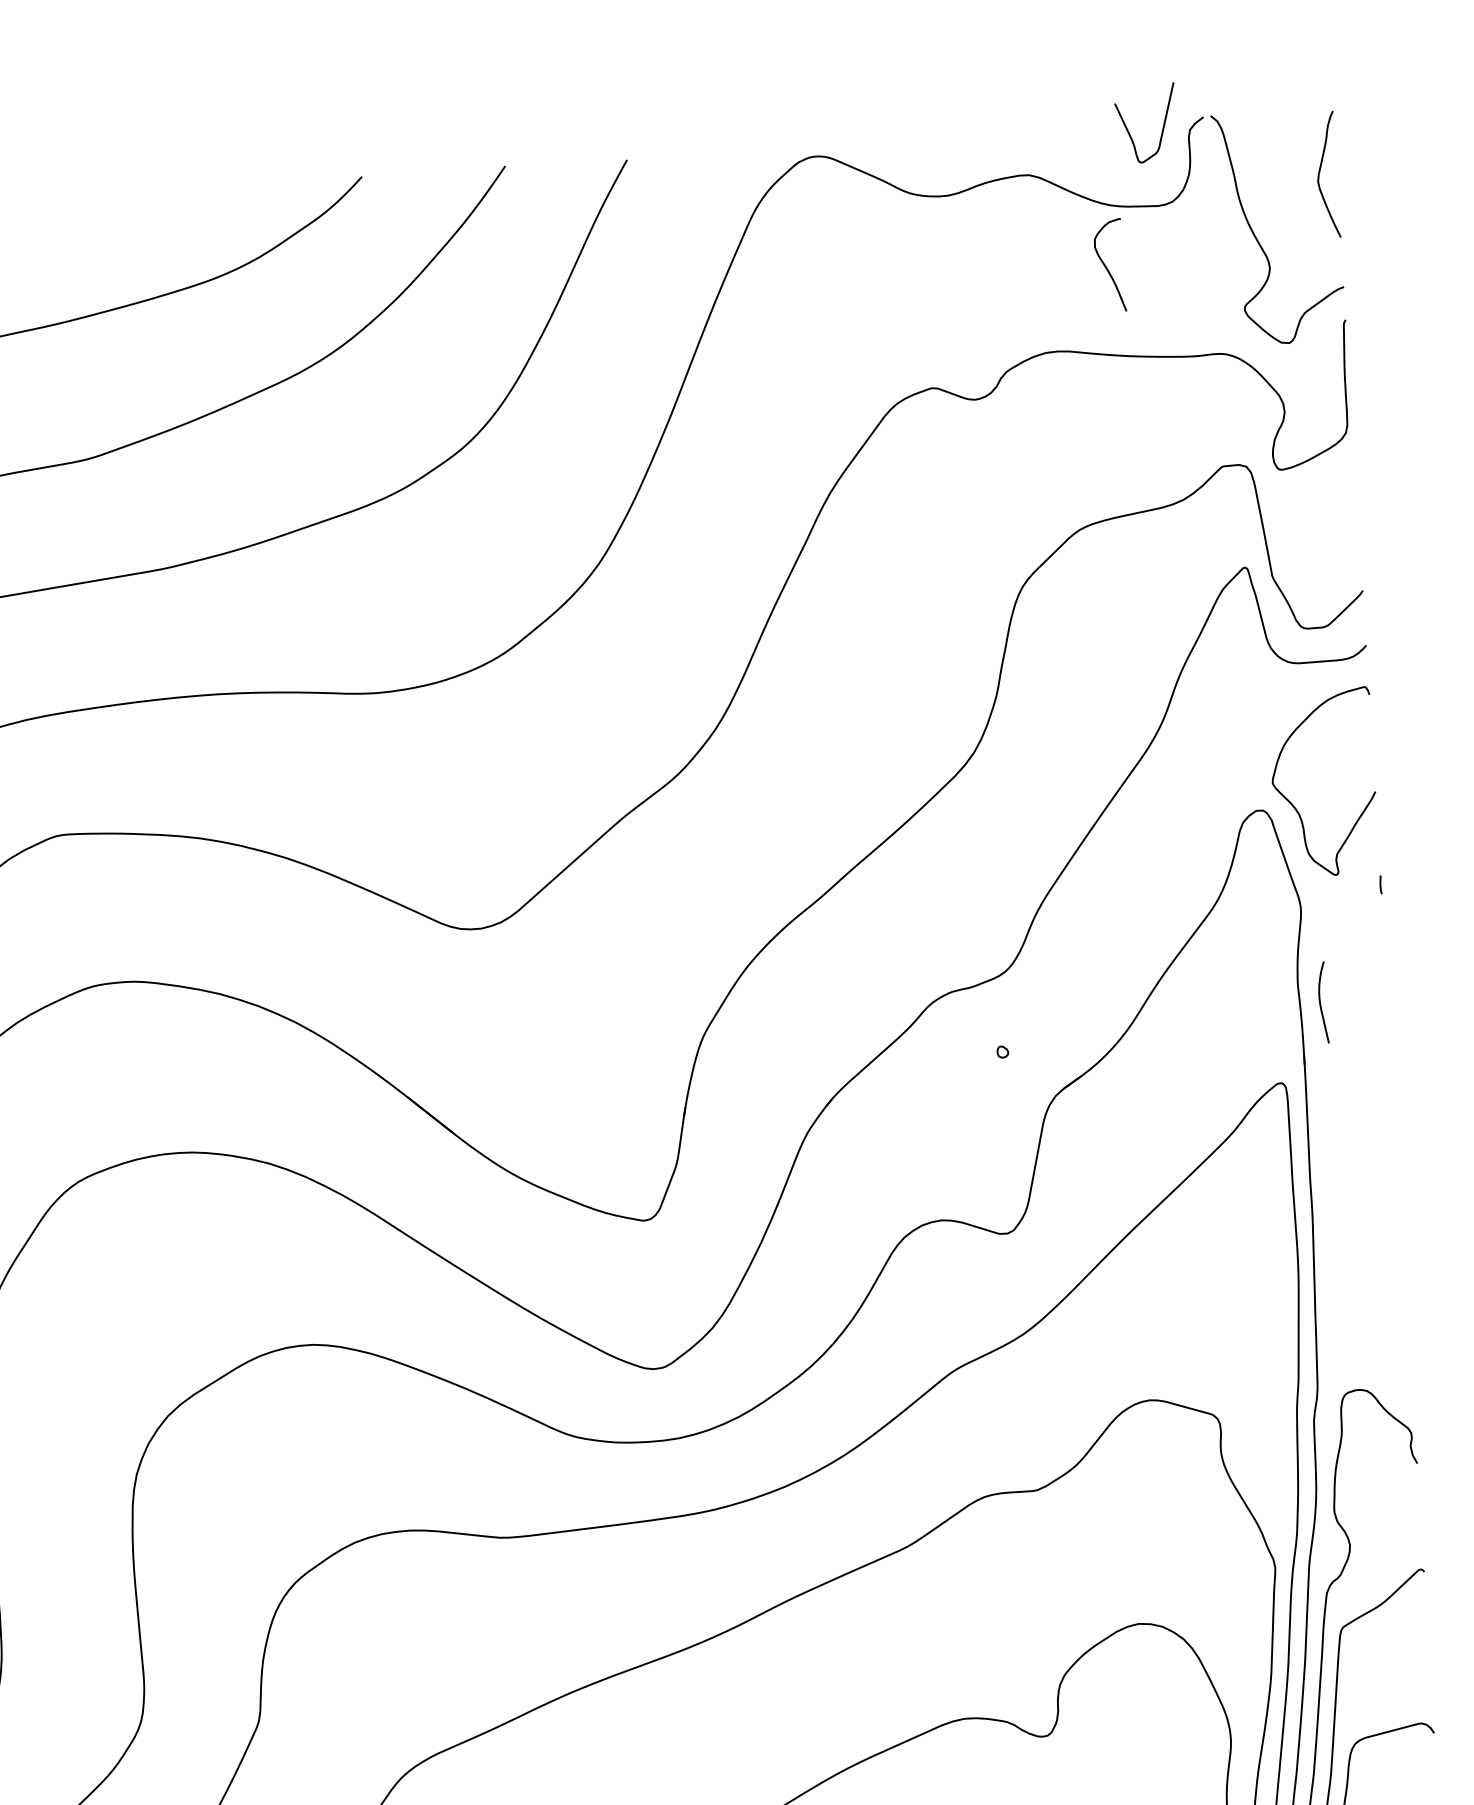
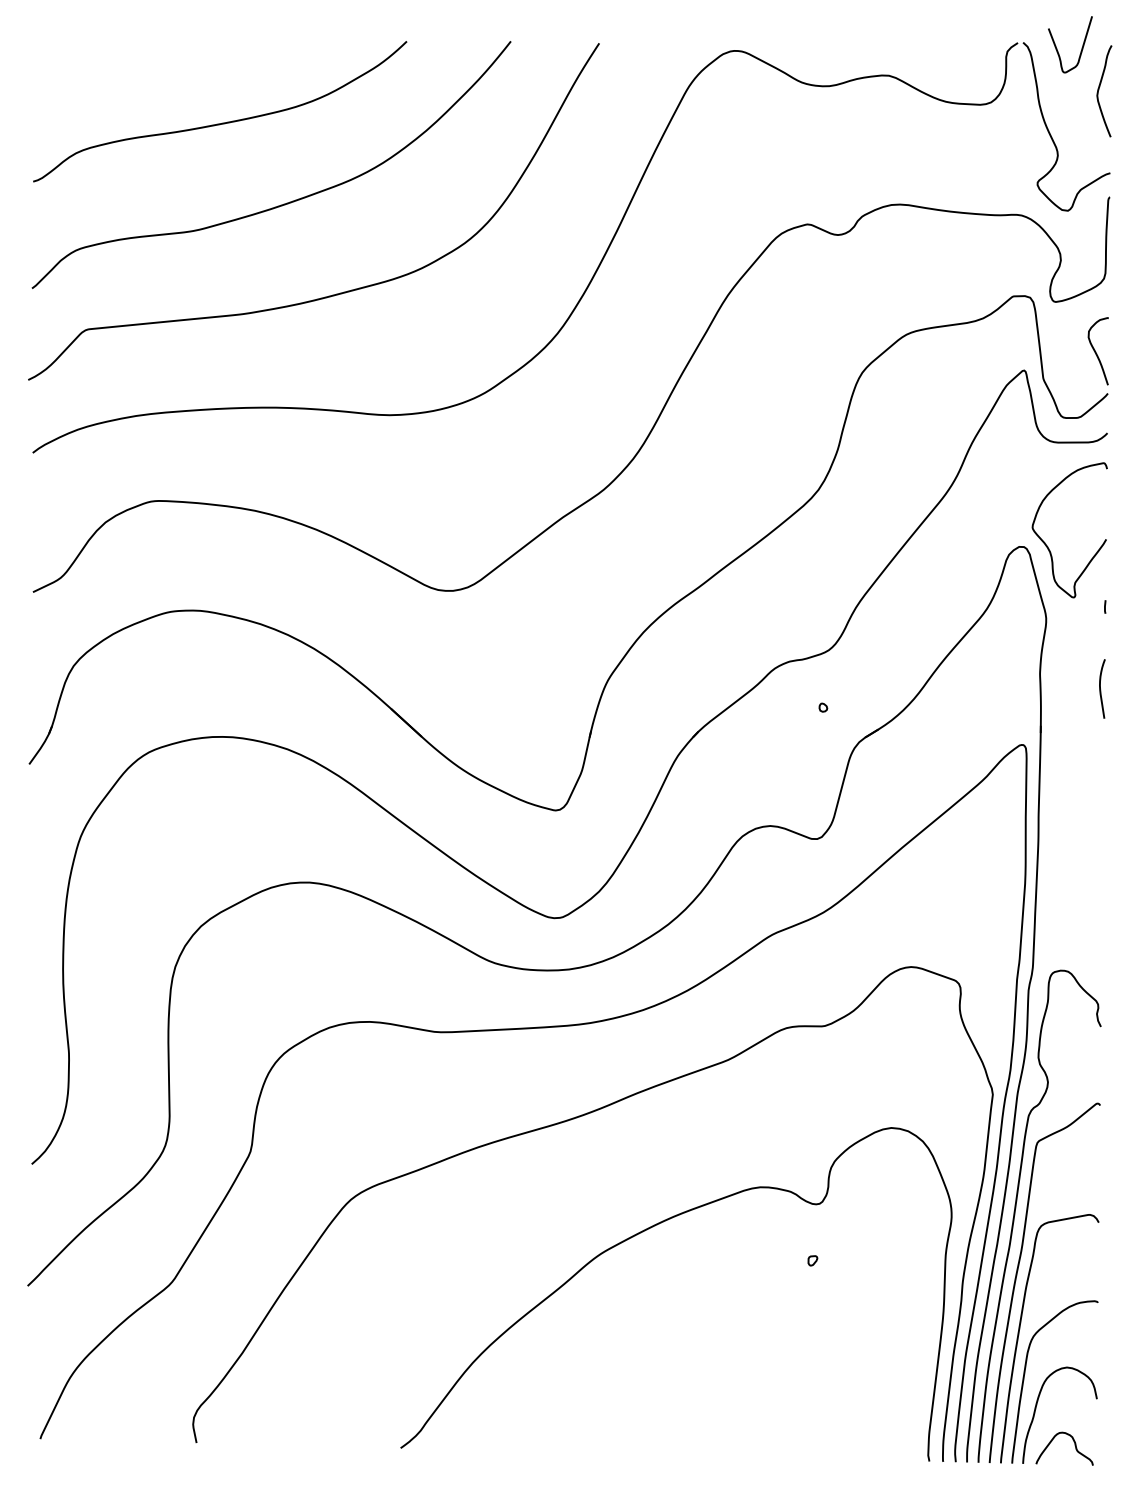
curve: (1162, 126) -> (1081, 47), moved
curve: (1107, 266) -> (1096, 351), moved
part: (1323, 1001) -> (1102, 688), moved

